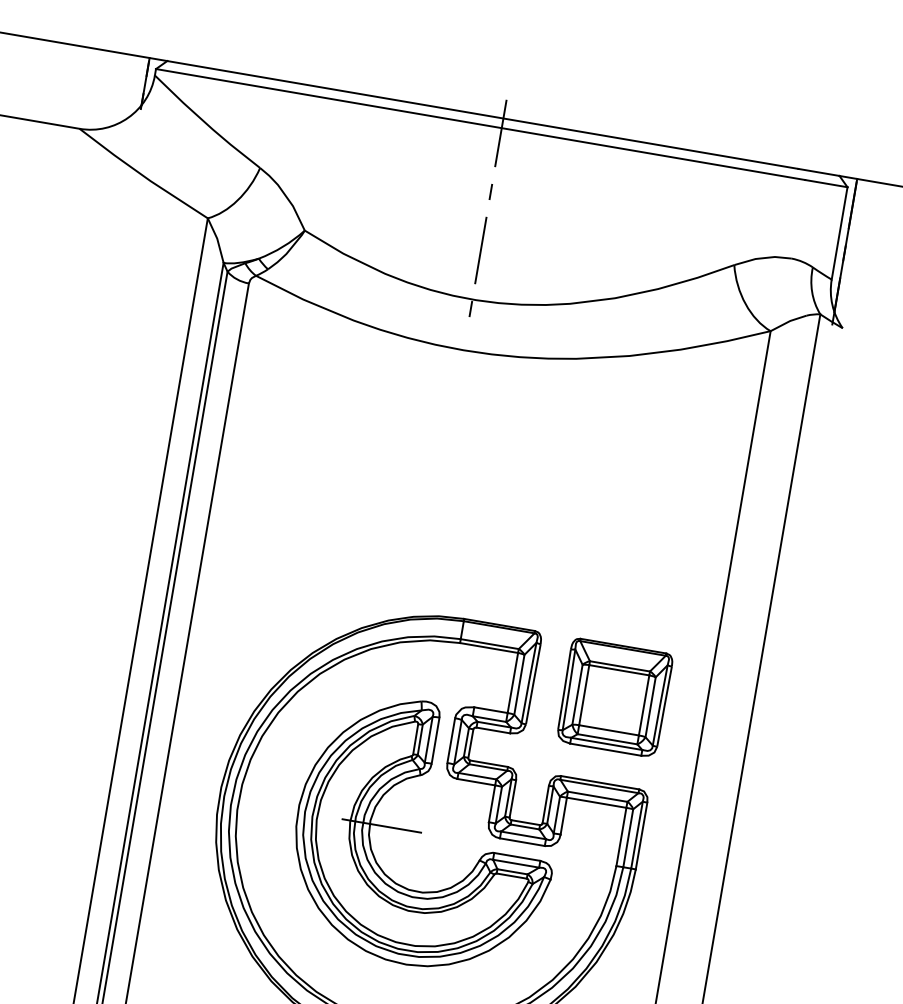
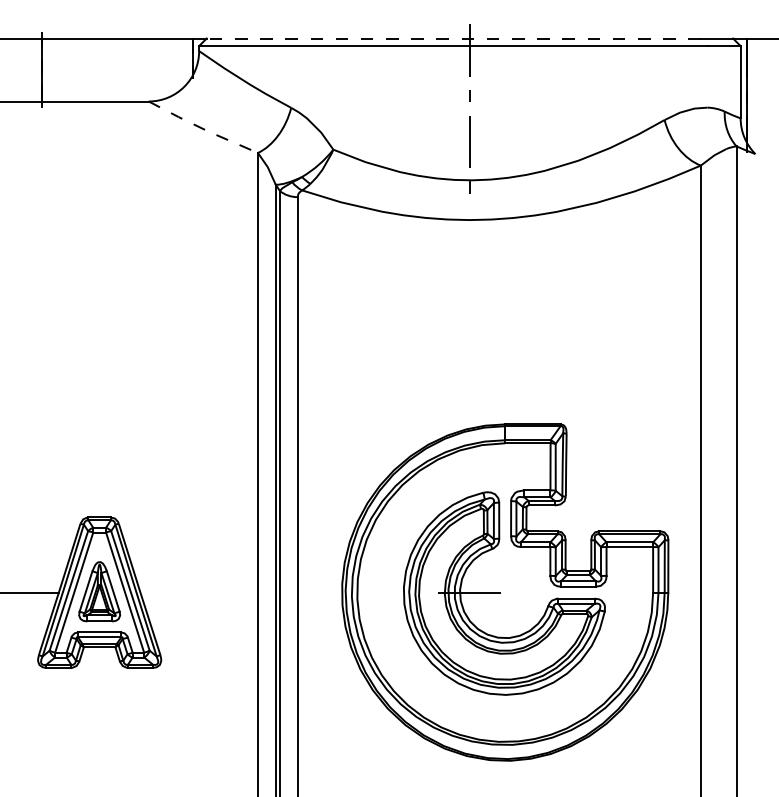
line: (482, 114) -> (453, 38), solid -> dashed
line: (142, 175) -> (202, 128), solid -> dashed
part: (614, 697) -> (629, 464), removed

